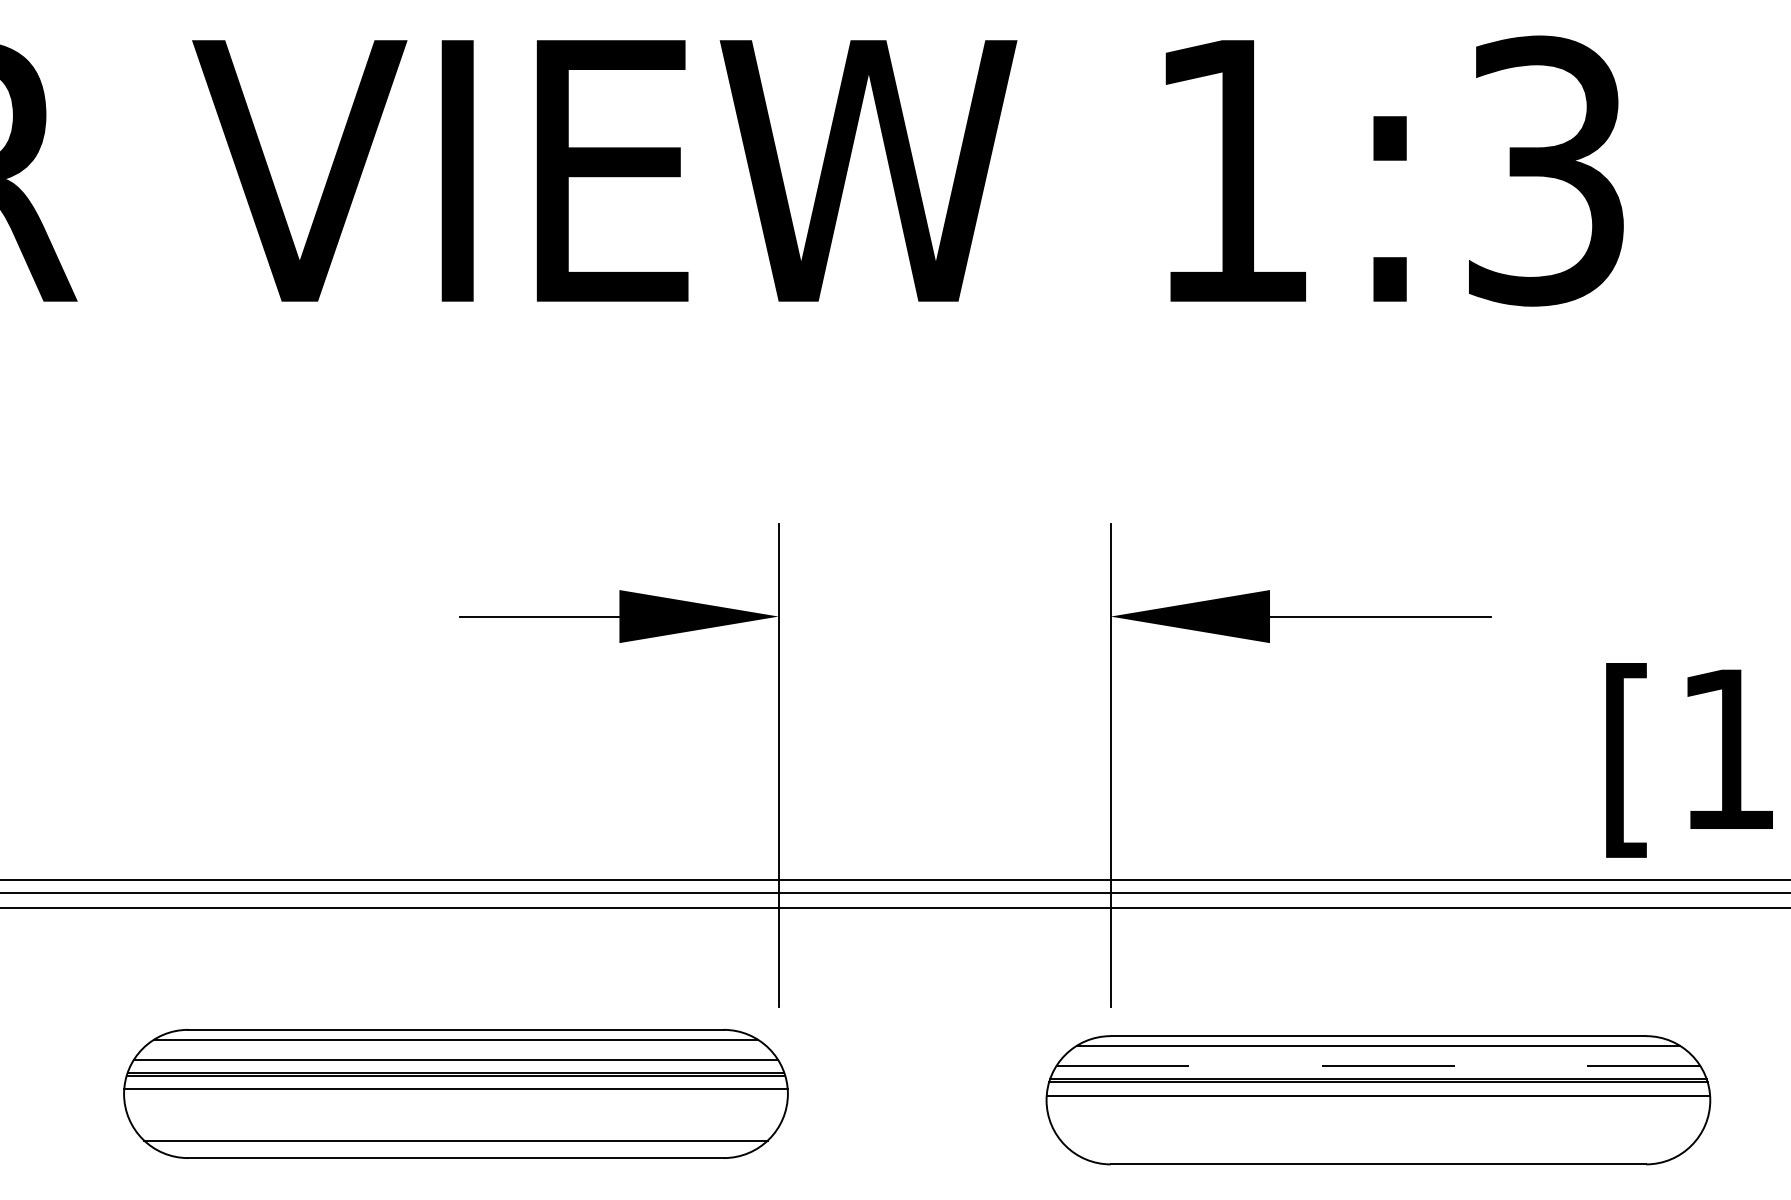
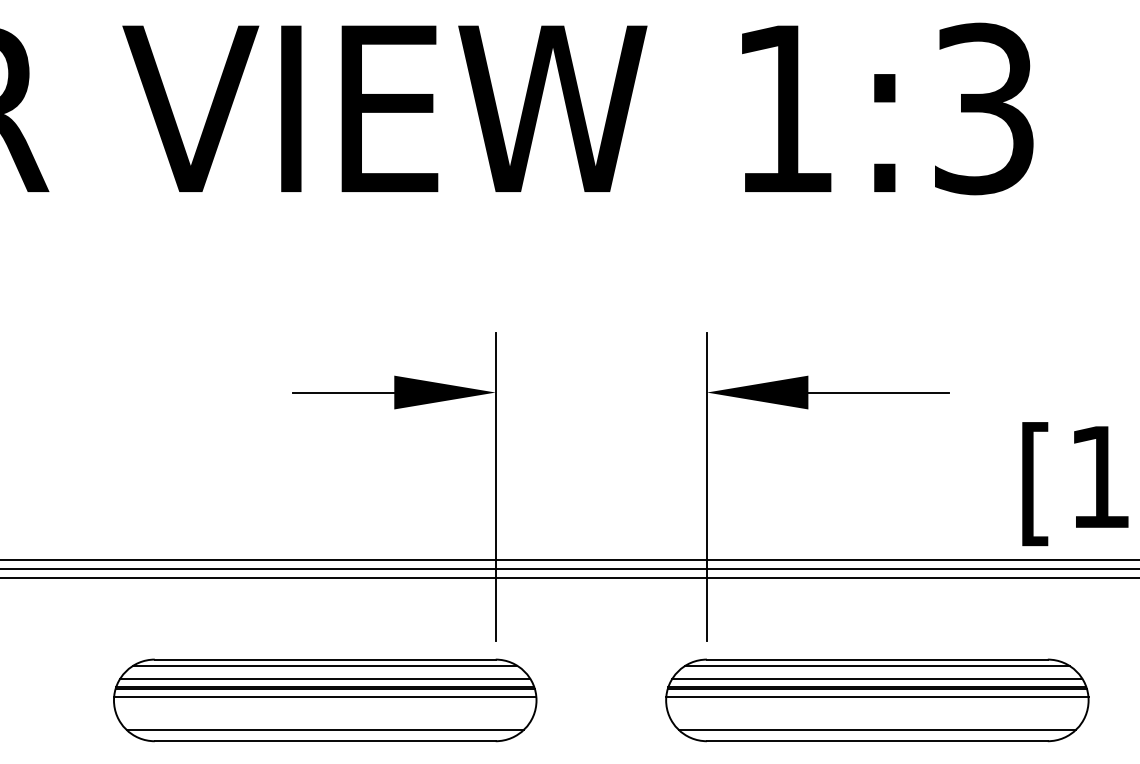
line: (1378, 1065) -> (877, 678), dashed -> solid
part: (456, 1094) -> (325, 700), moved
line: (1377, 1147) -> (876, 730), added

